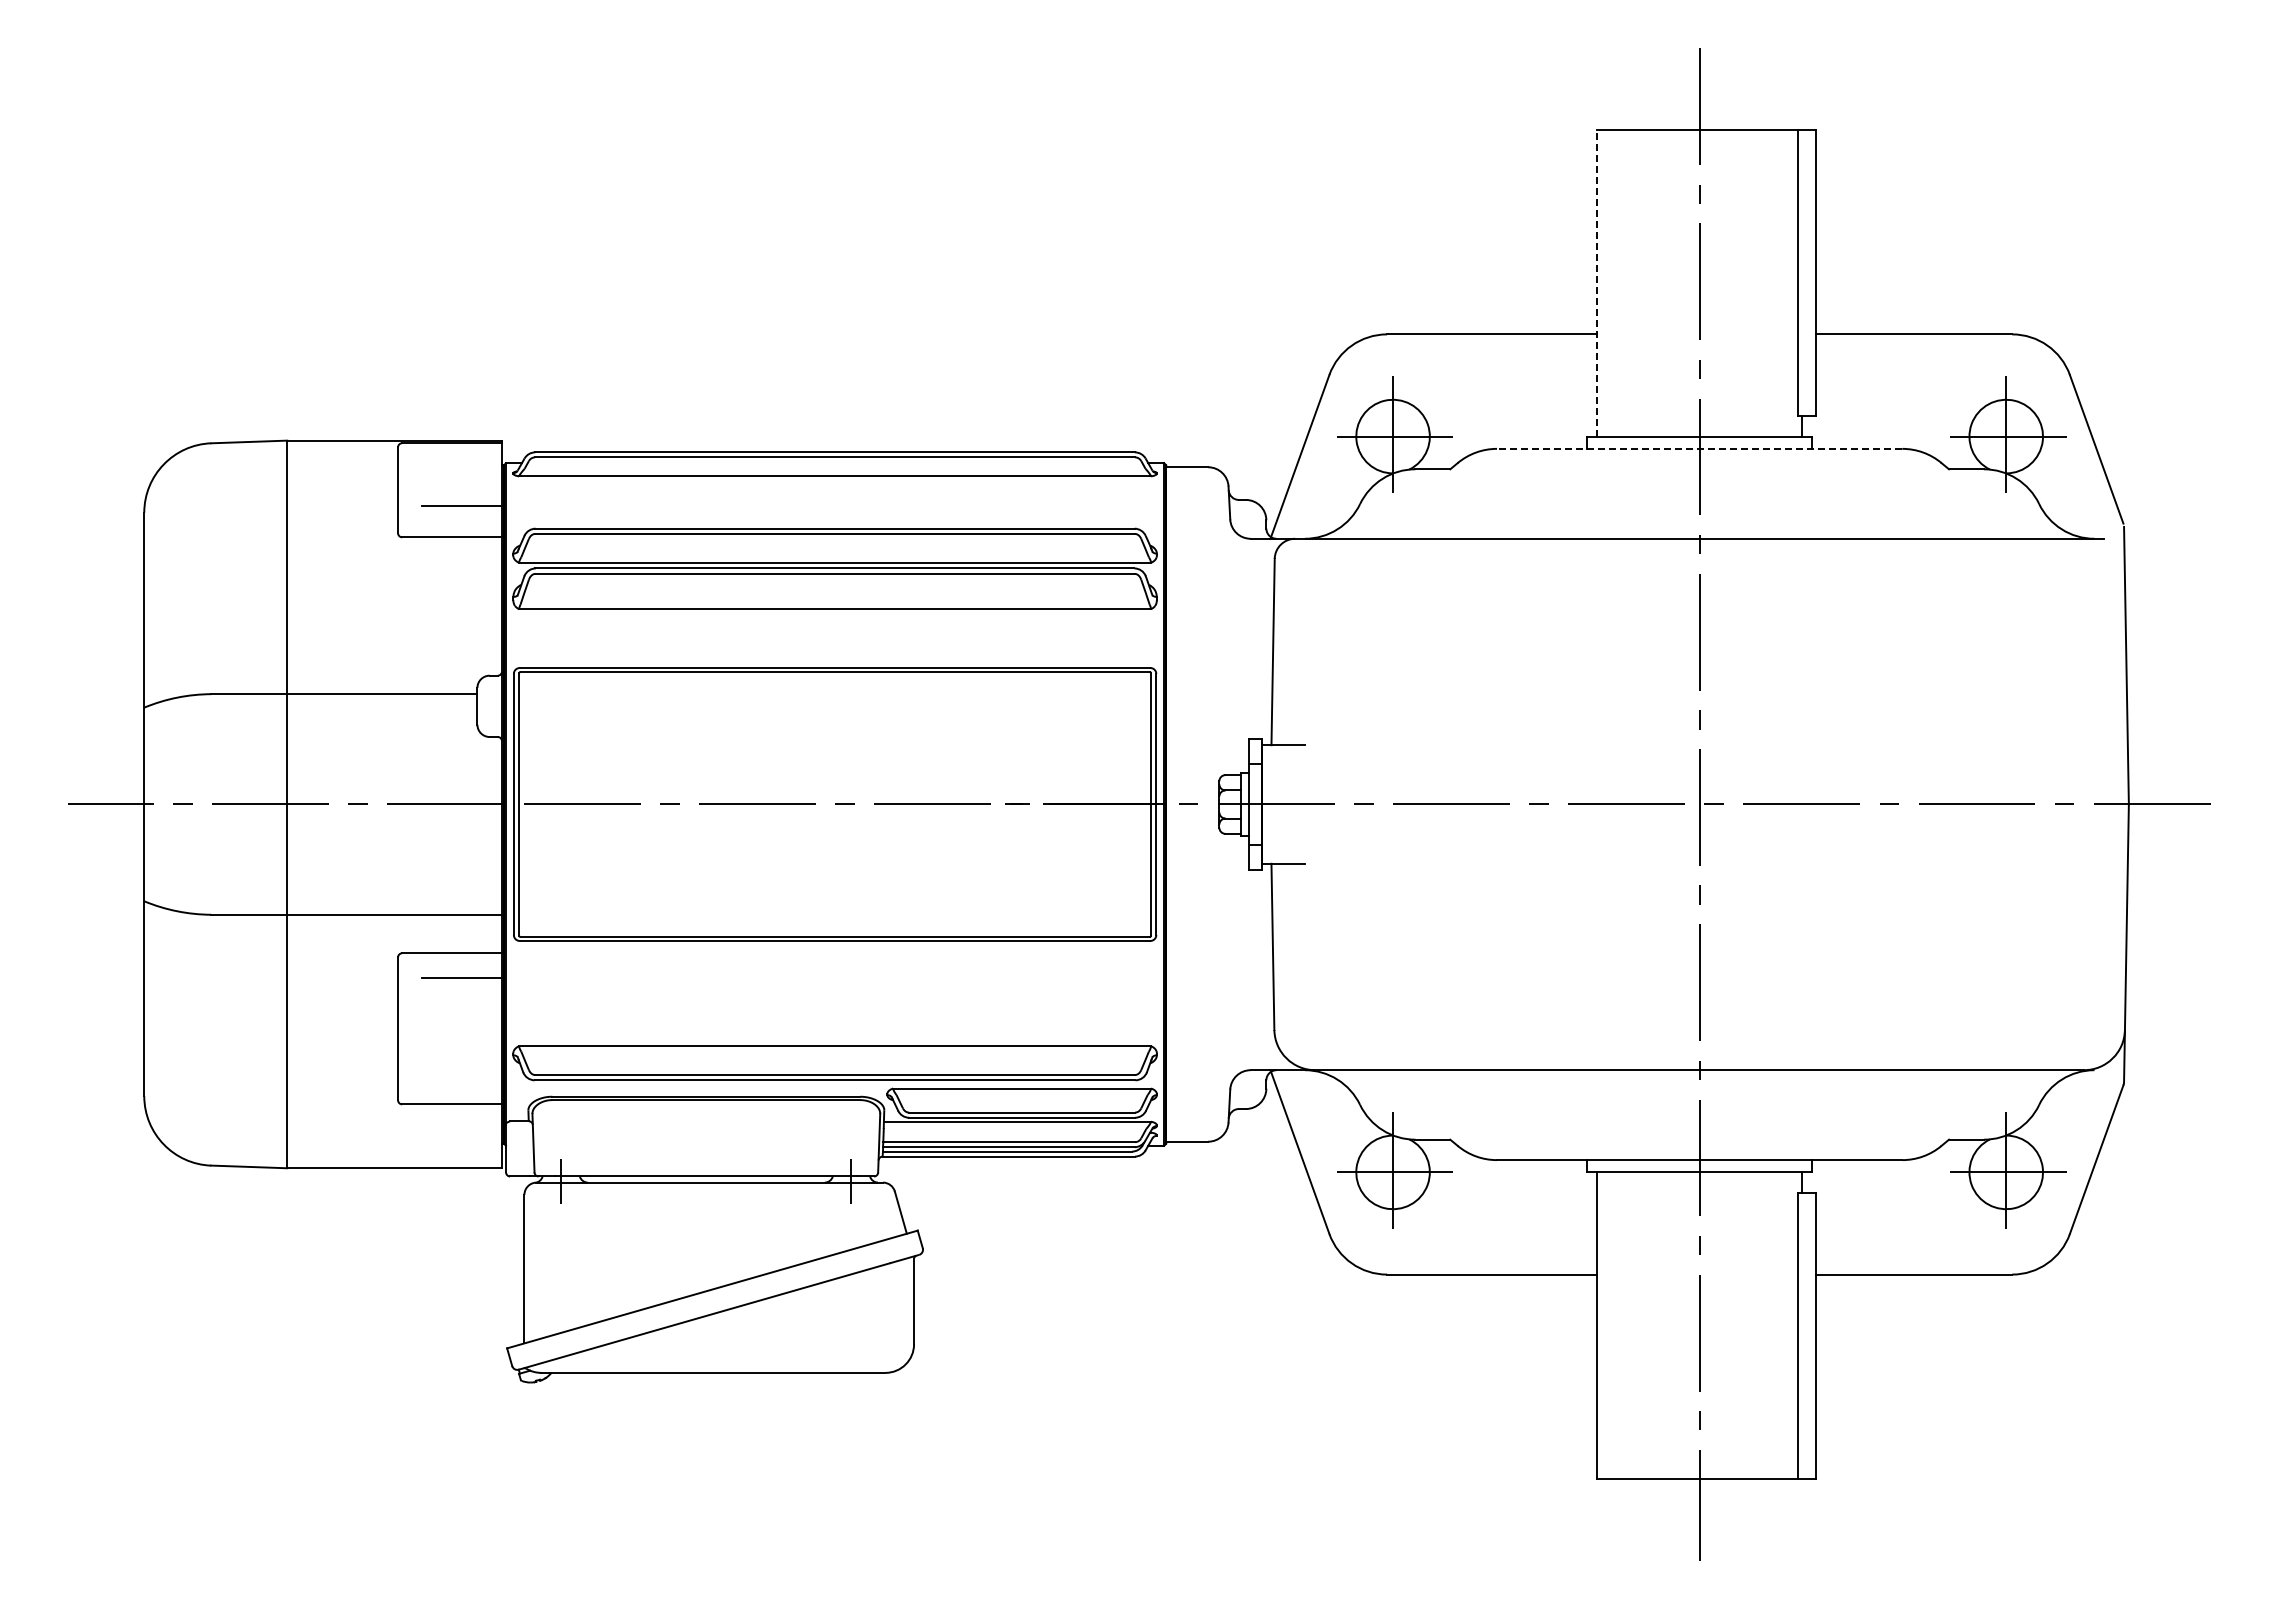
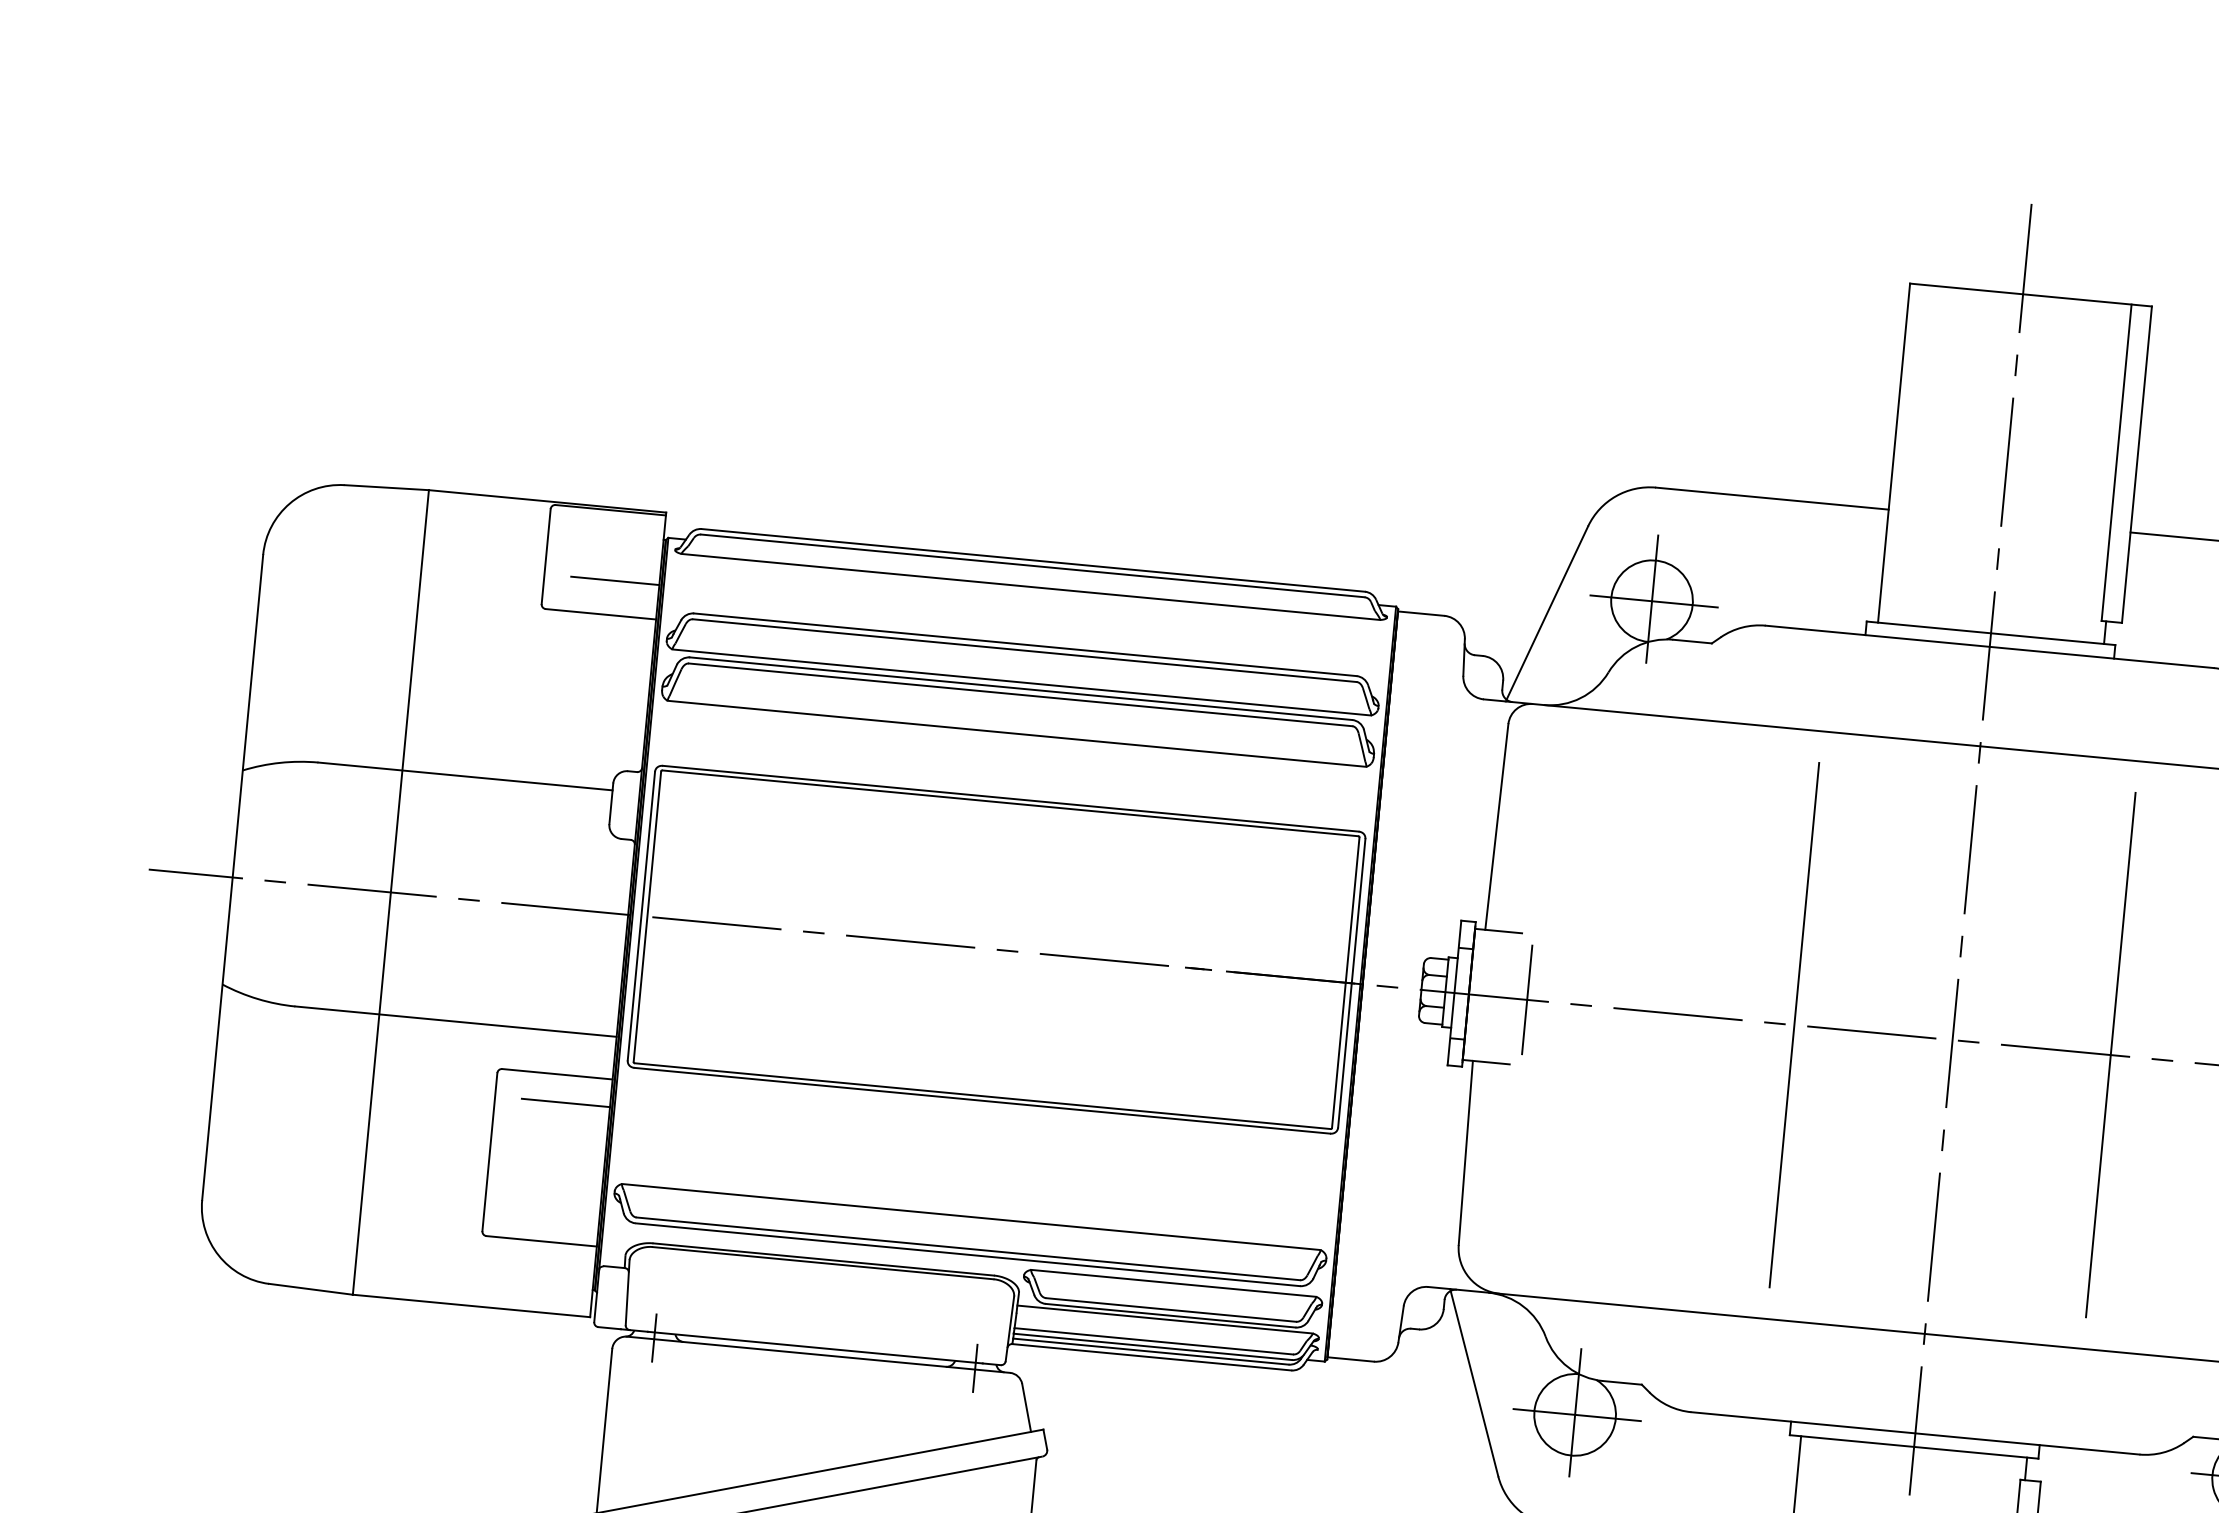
line: (1597, 282) -> (1894, 452), dashed -> solid
line: (1699, 448) -> (1989, 646), dashed -> solid
line: (1314, 804) -> (1526, 999), added
line: (1556, 804) -> (1794, 1025), added
line: (1842, 804) -> (2110, 1055), added

